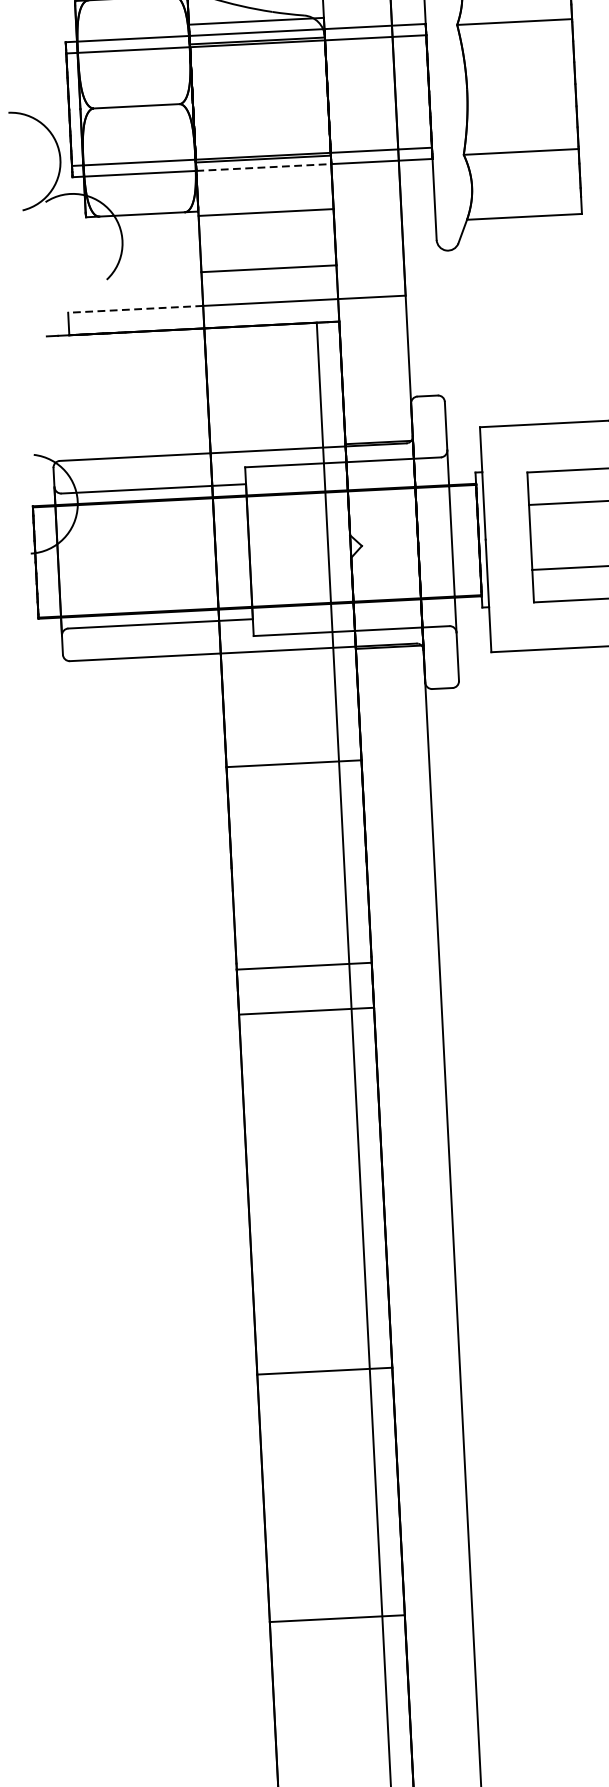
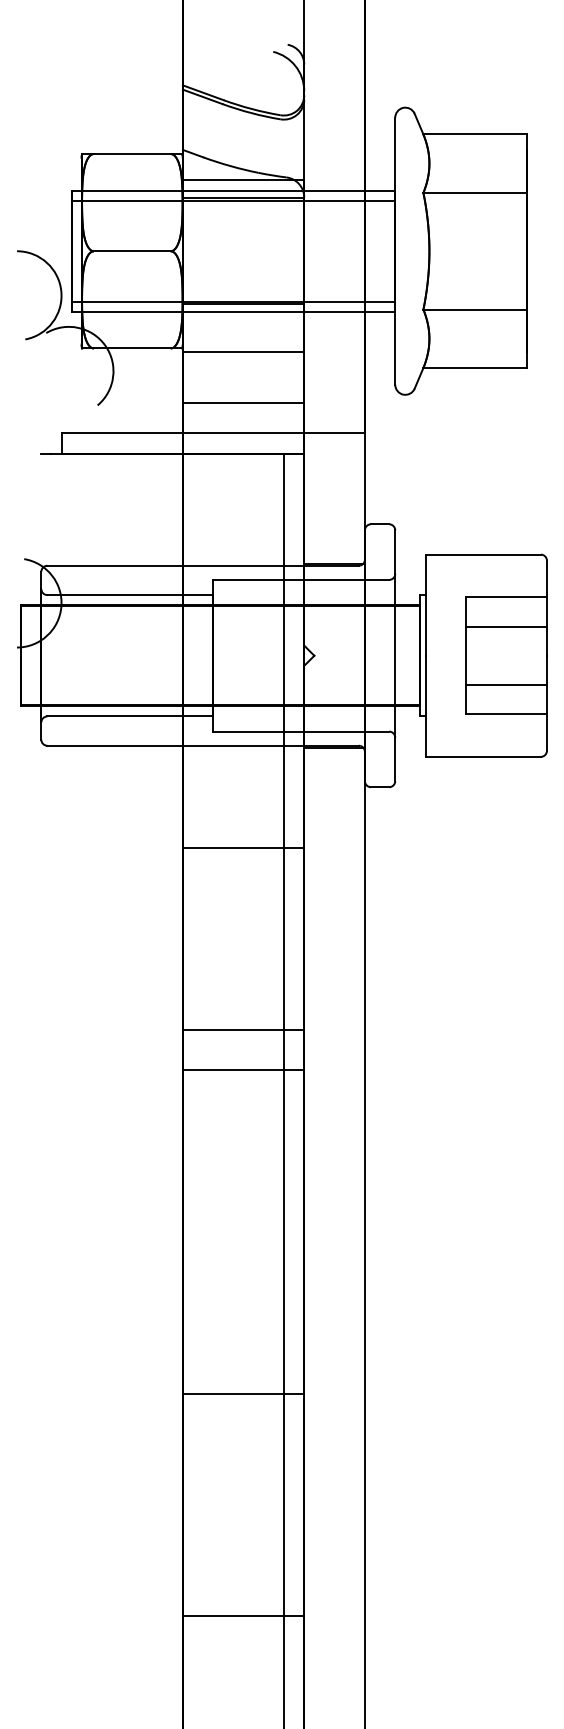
line: (263, 167) -> (243, 311), dashed -> solid
line: (136, 309) -> (122, 433), dashed -> solid

